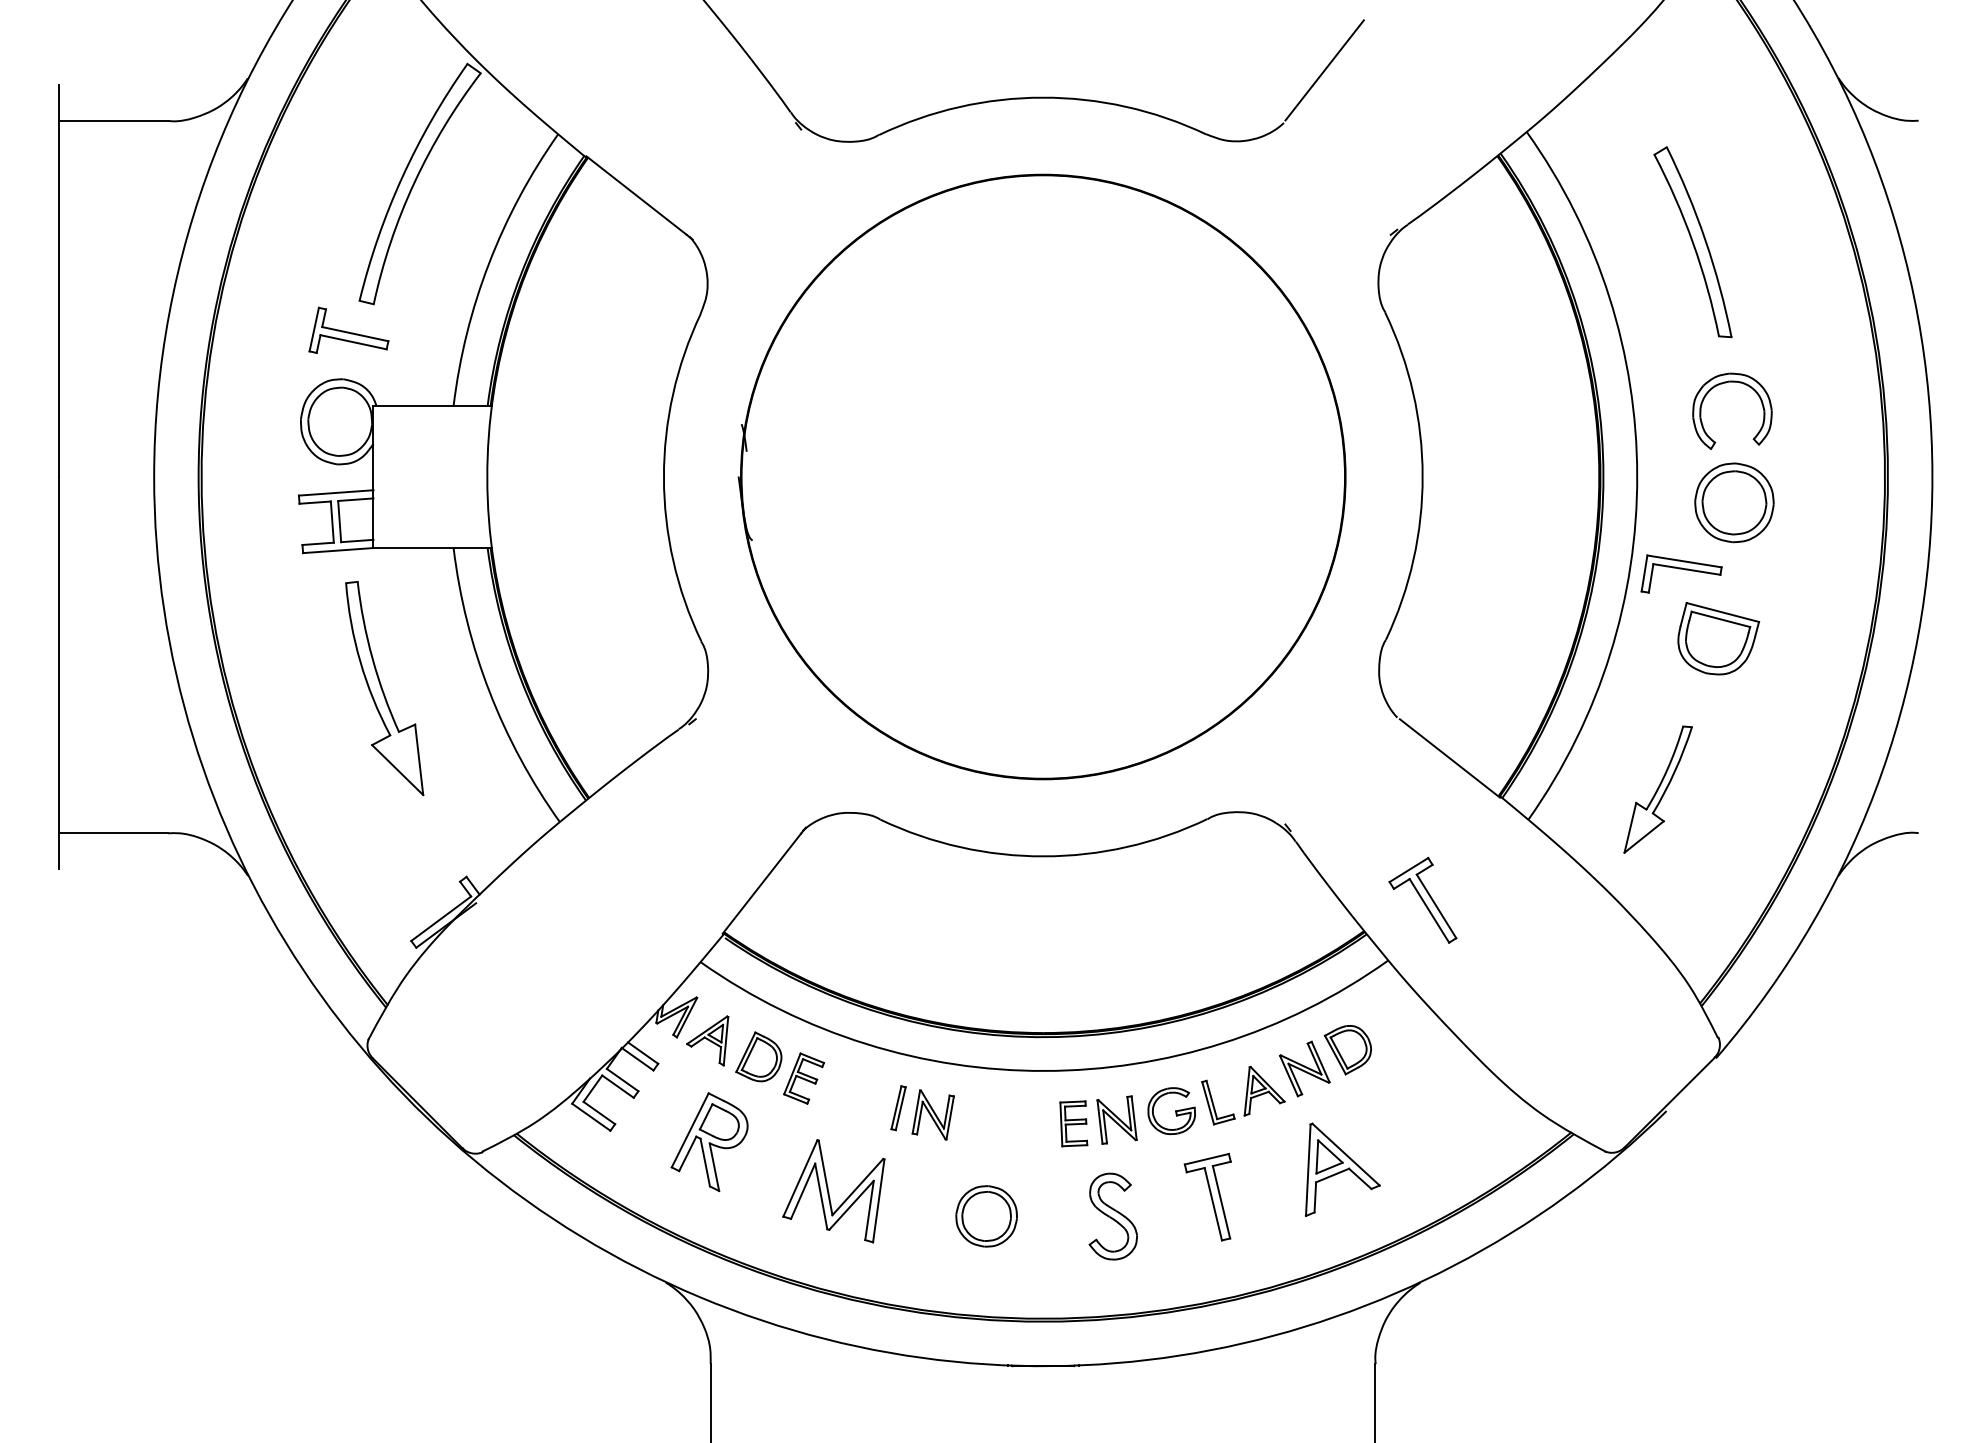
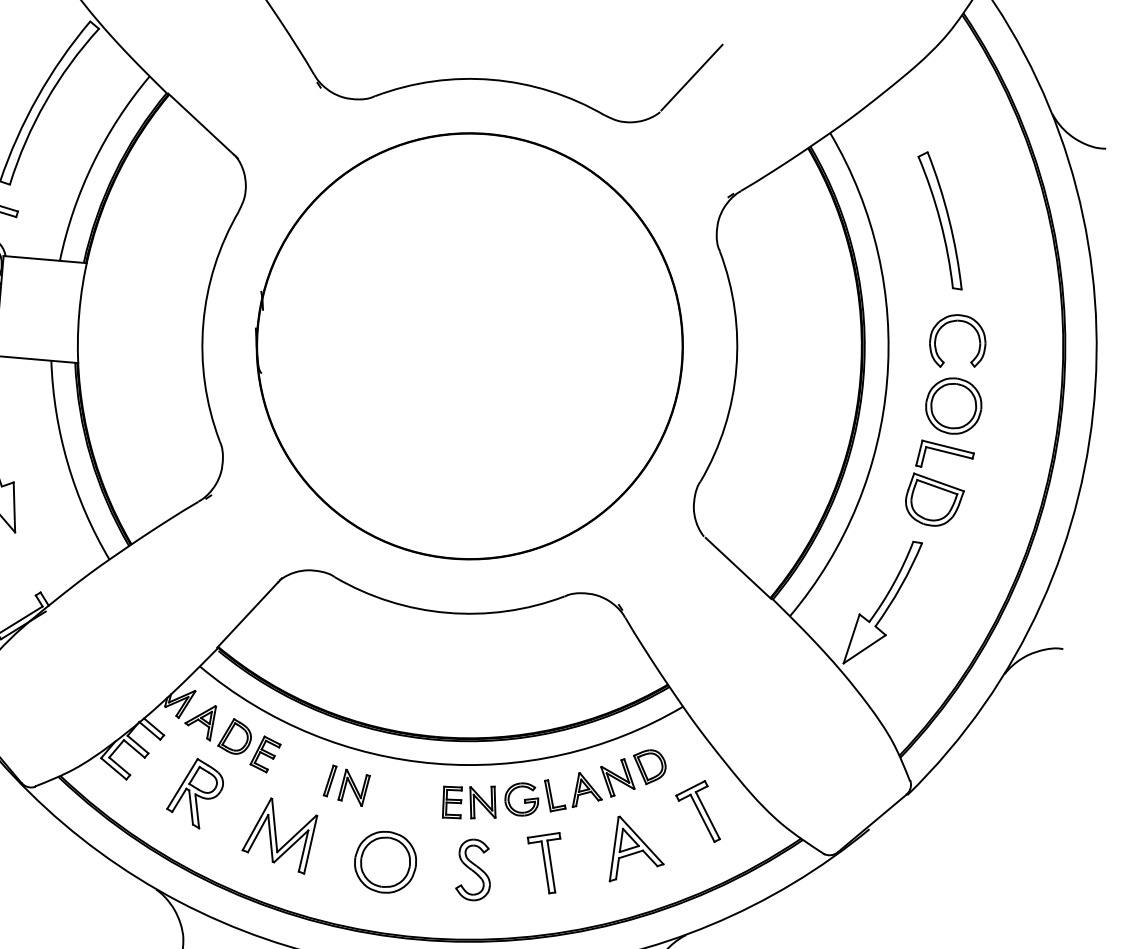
part: (1681, 573) -> (945, 455), moved
part: (1658, 789) -> (883, 602), size x1.43
part: (1422, 899) -> (698, 809), moved
part: (986, 1216) -> (385, 862), size x1.43

